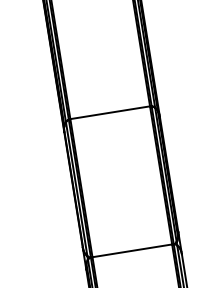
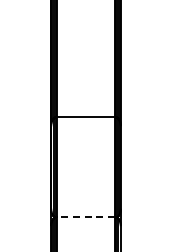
line: (131, 251) -> (85, 217), solid -> dashed

